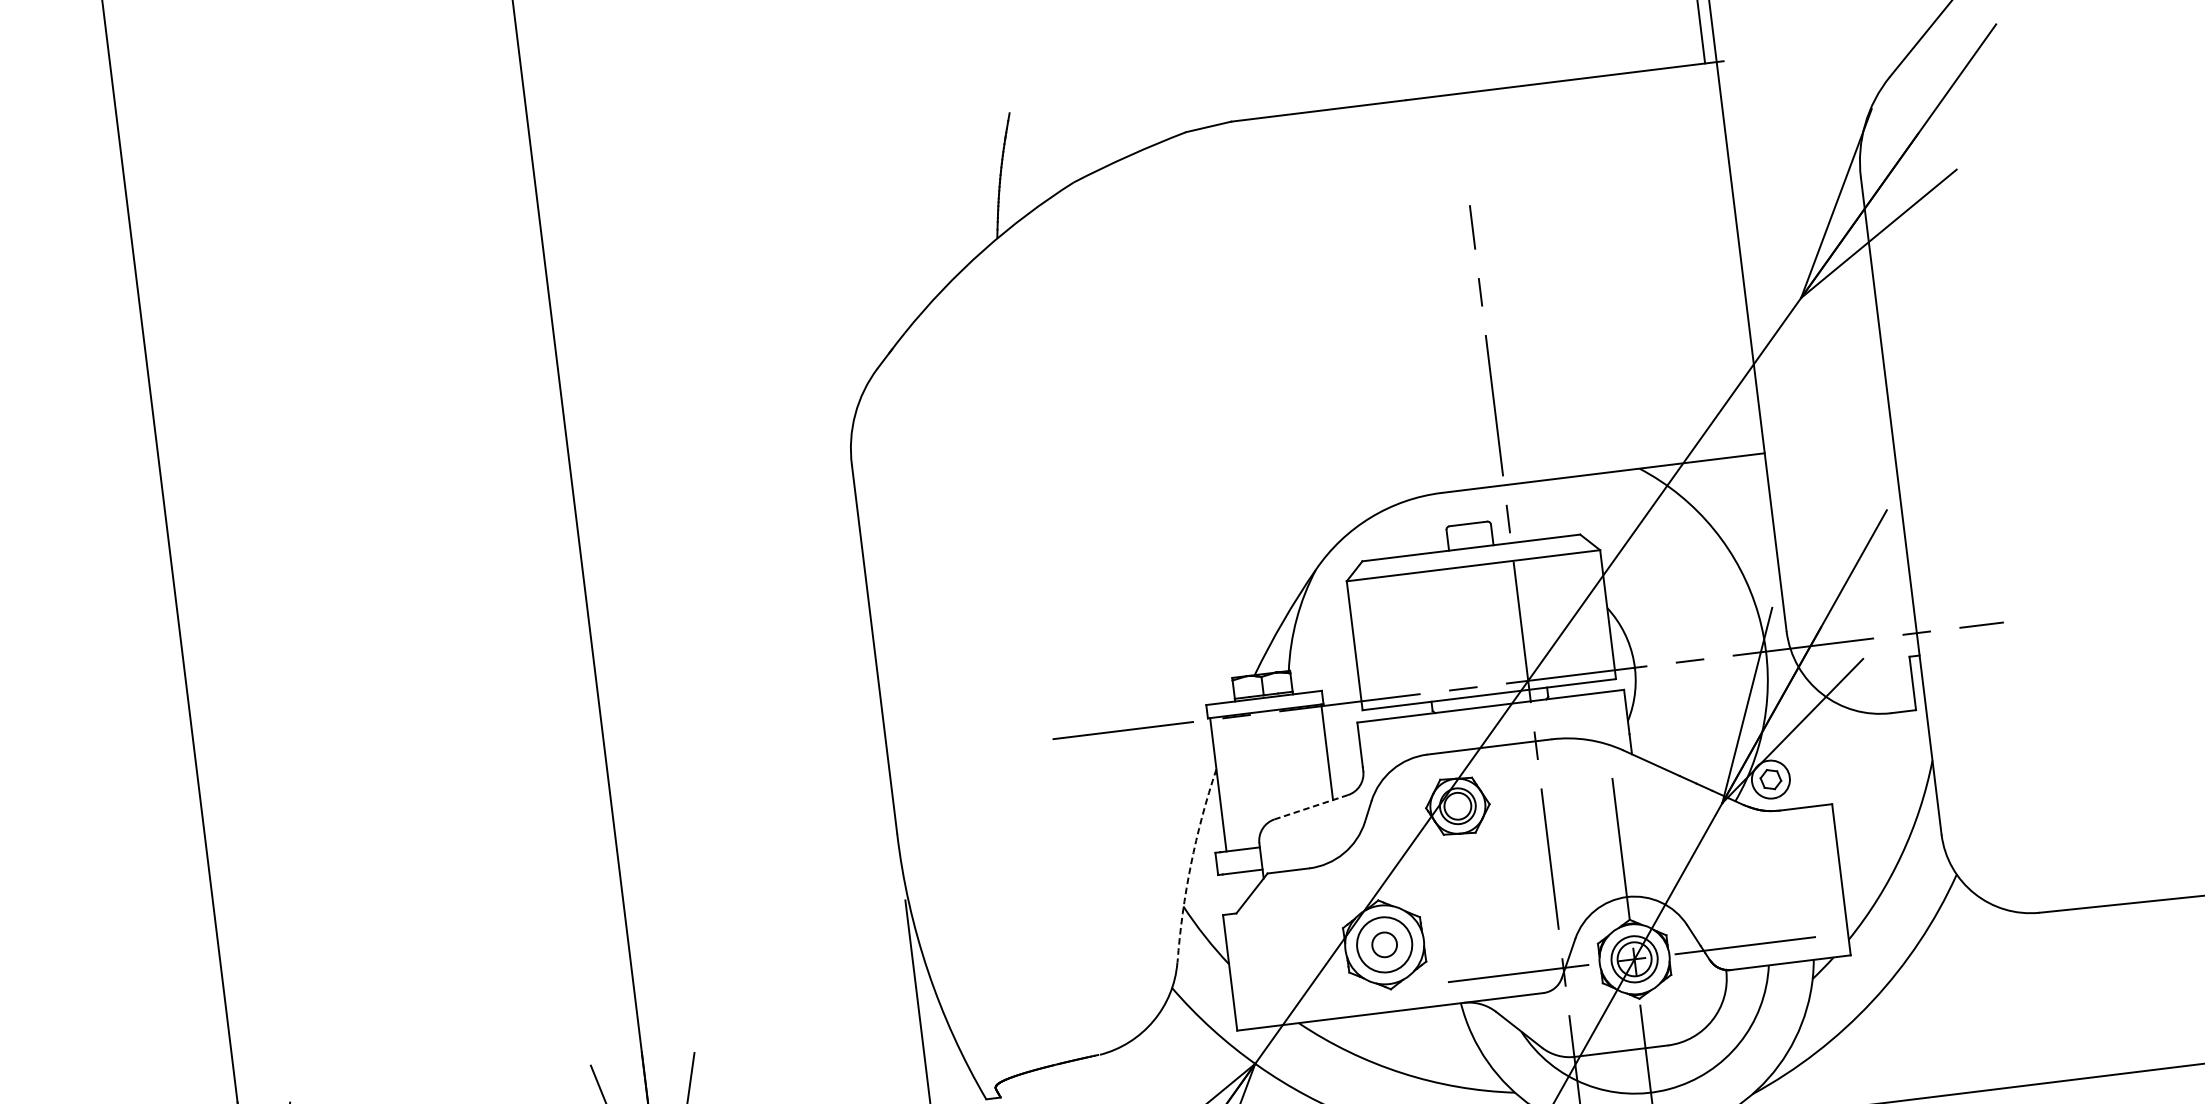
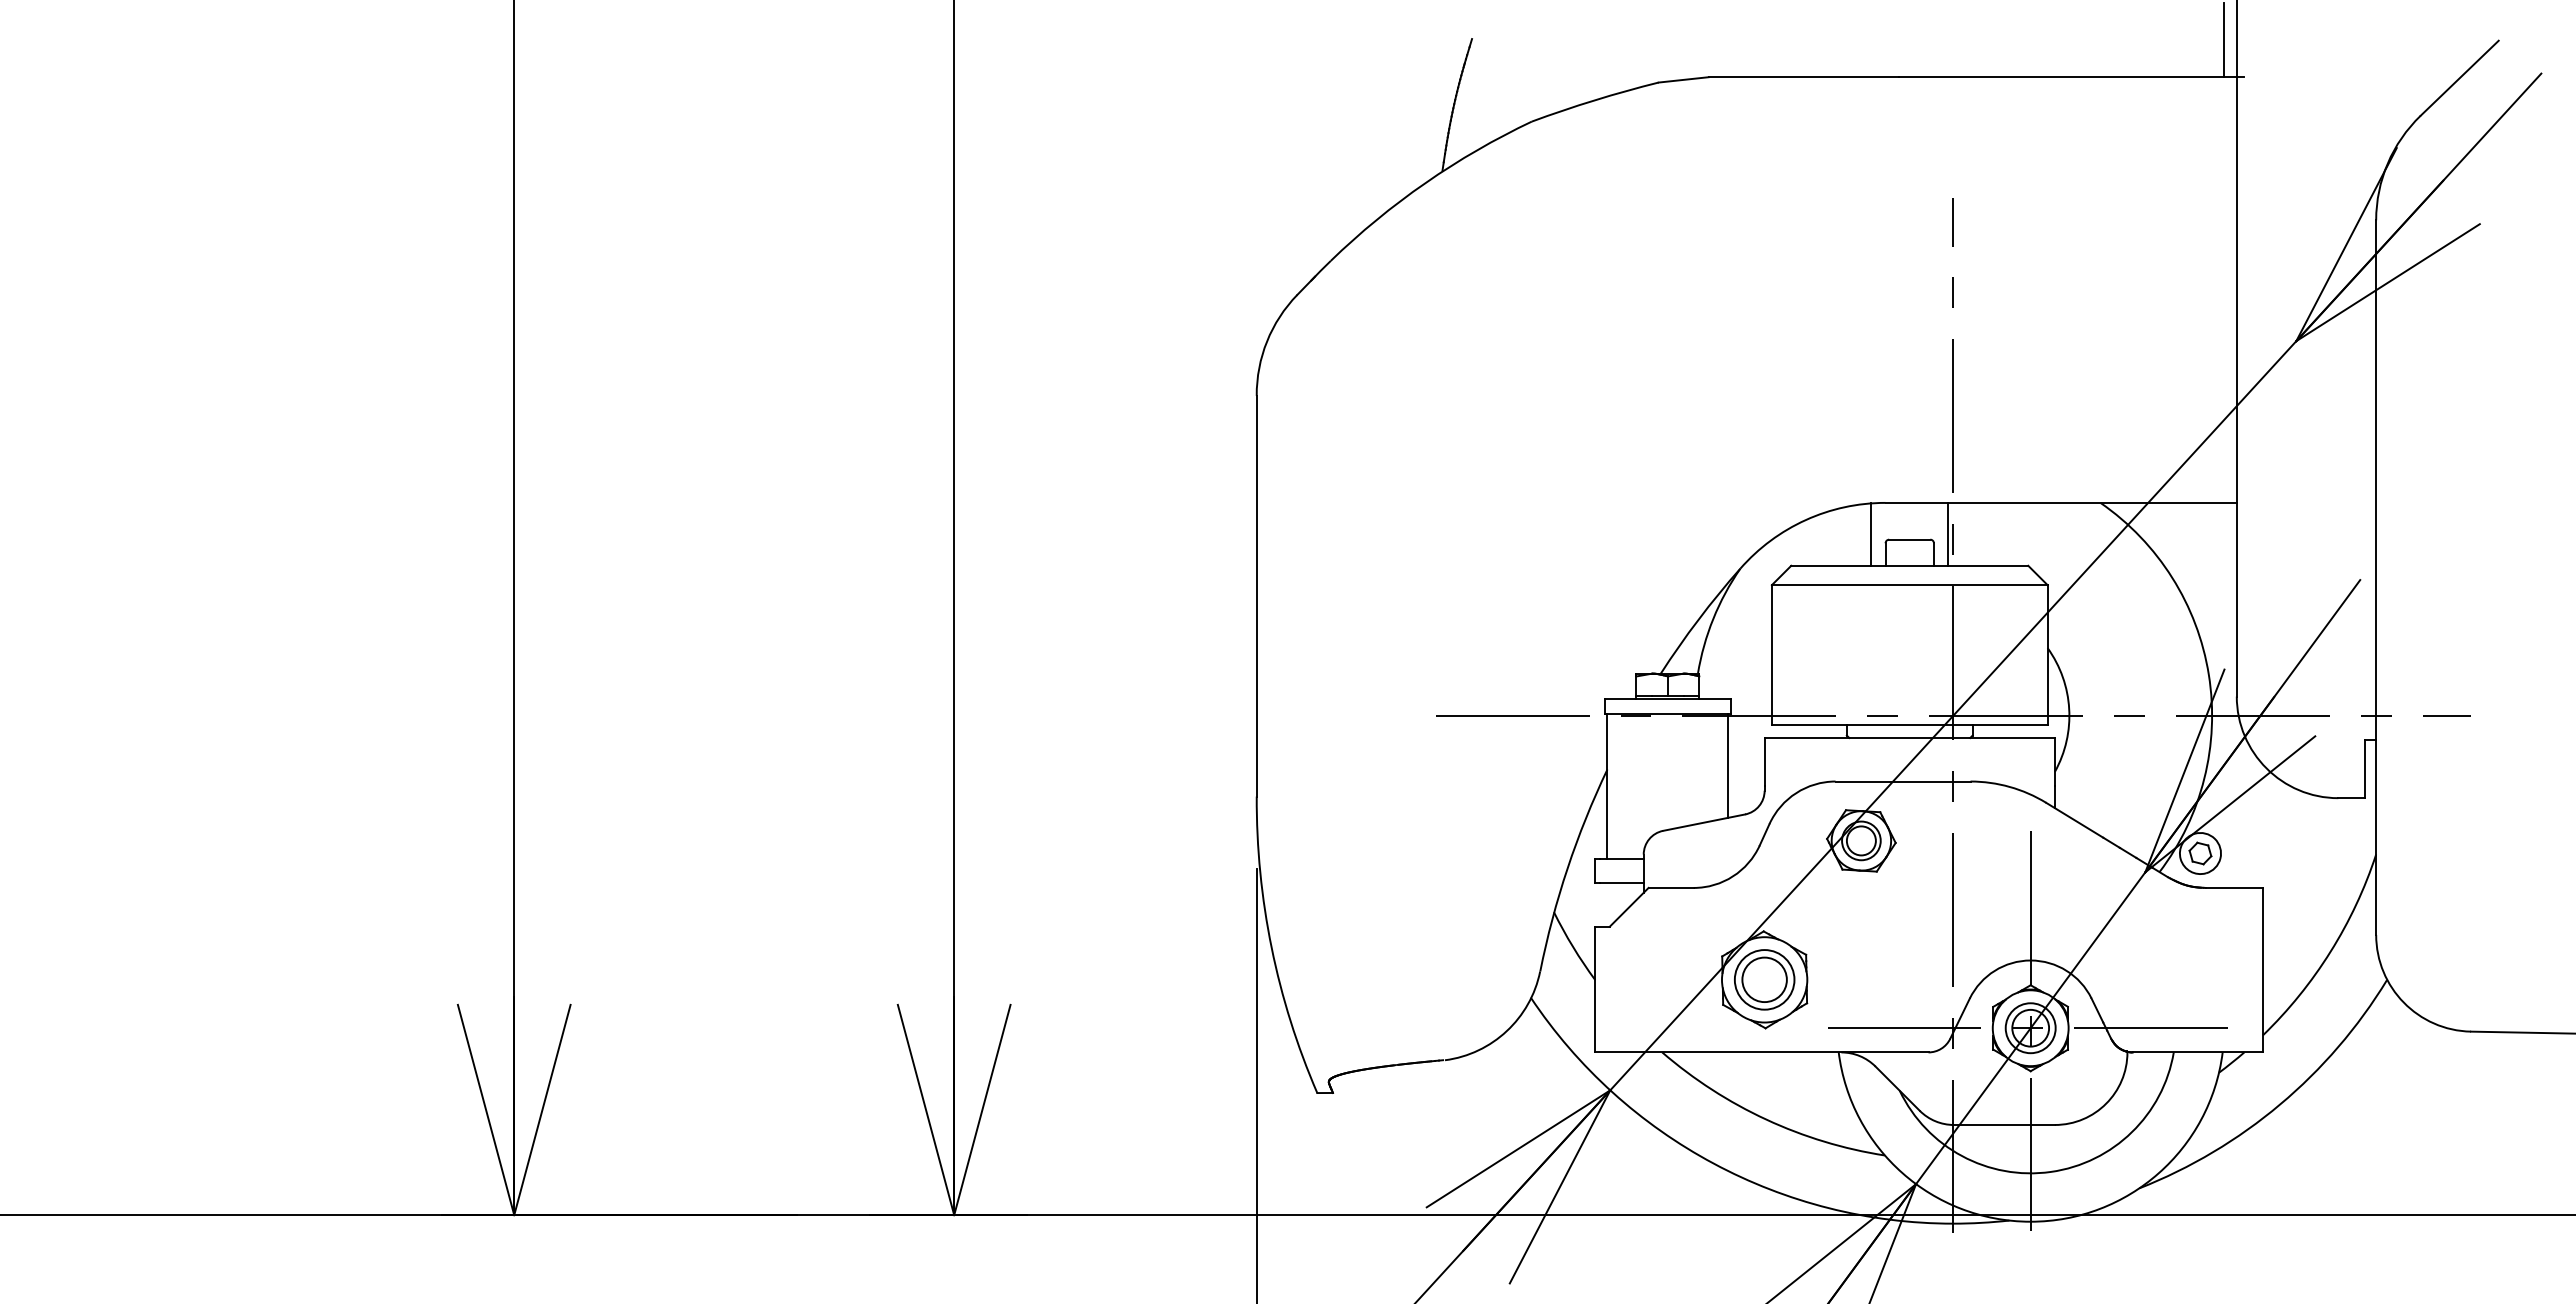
line: (1503, 513) -> (1948, 533), added
line: (1432, 523) -> (1871, 534), added
line: (1311, 807) -> (1704, 822), dashed -> solid
arc: (1190, 864) -> (1567, 868), dashed -> solid
circle: (1384, 944) -> (1764, 979), size x1.67

